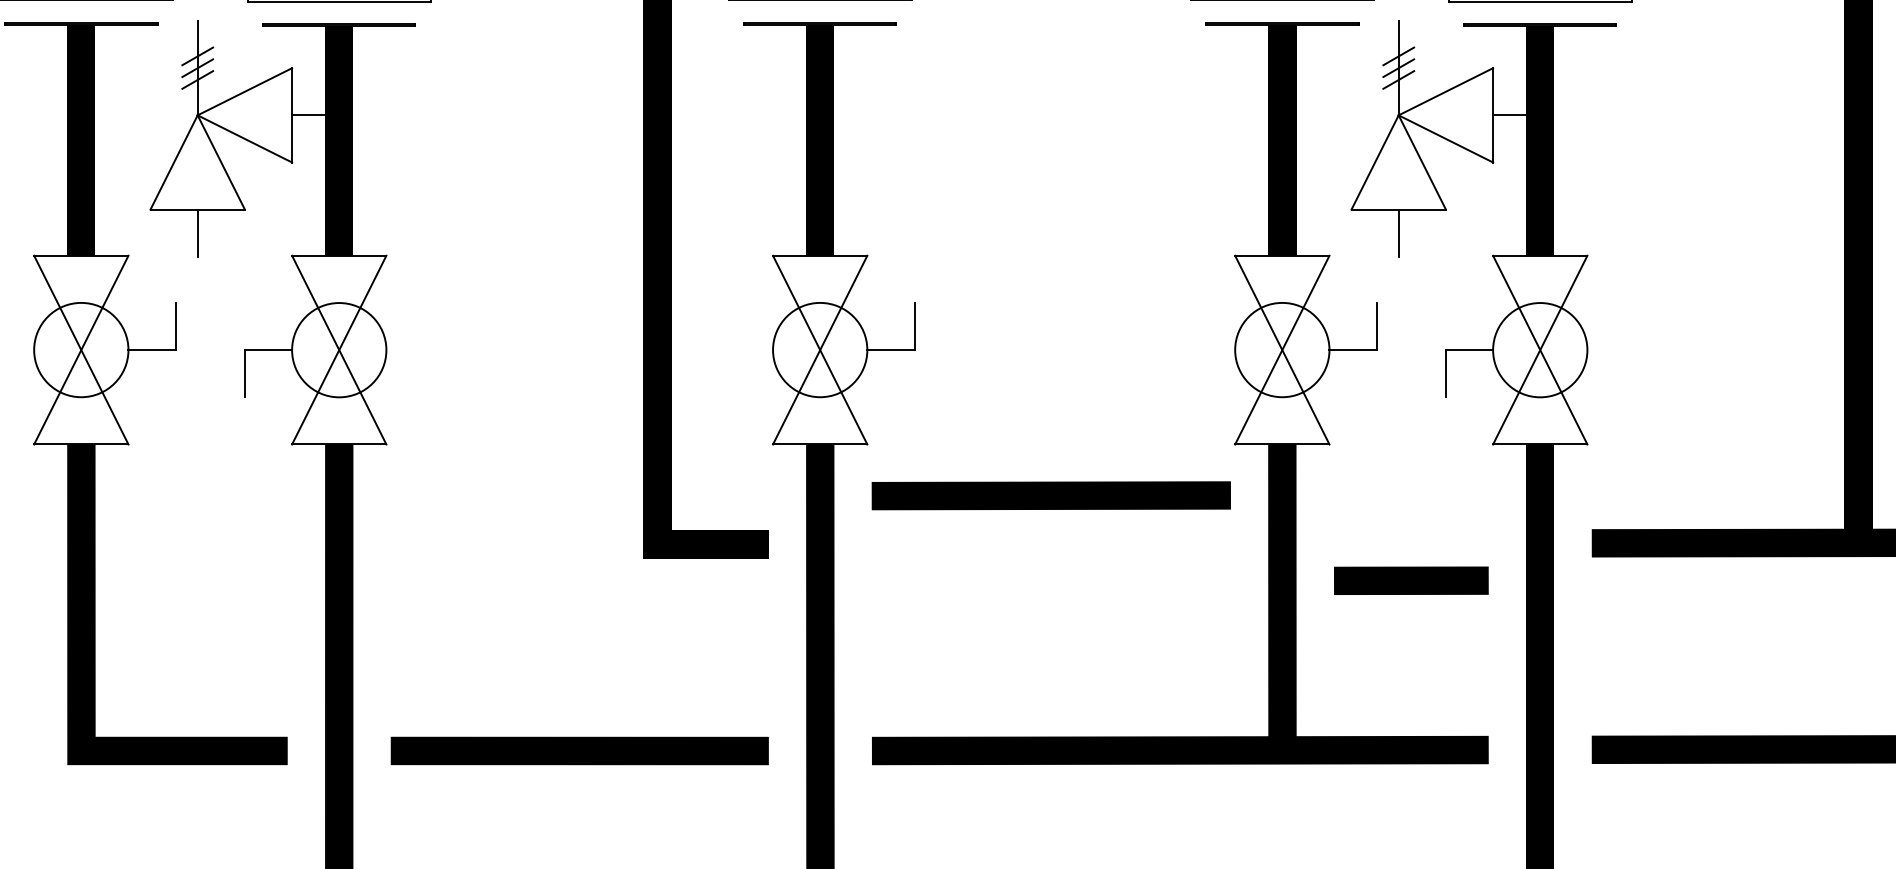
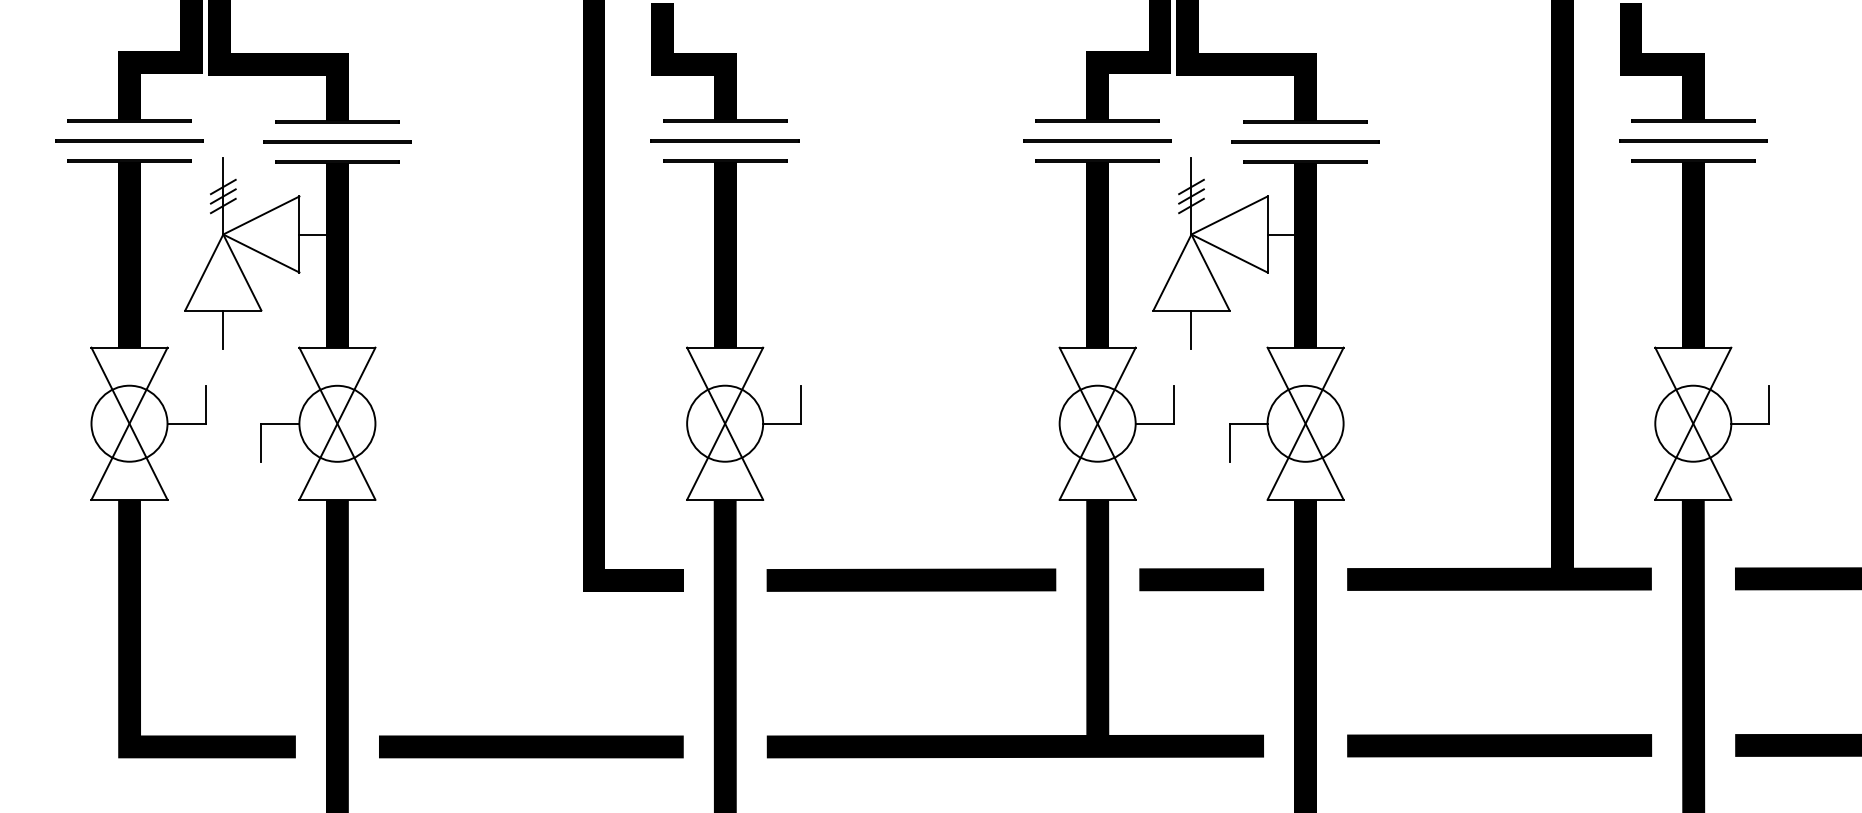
line: (1051, 494) -> (911, 579), moved
line: (1411, 580) -> (1201, 579), moved

